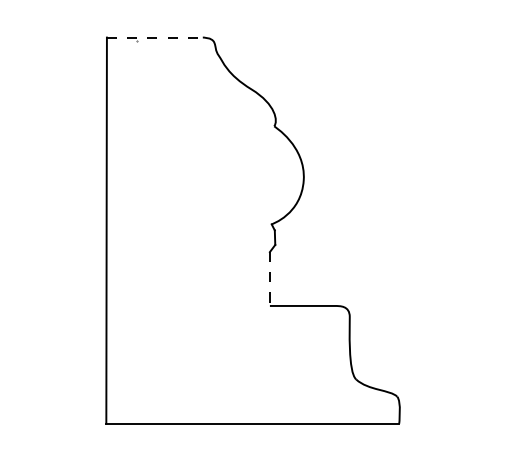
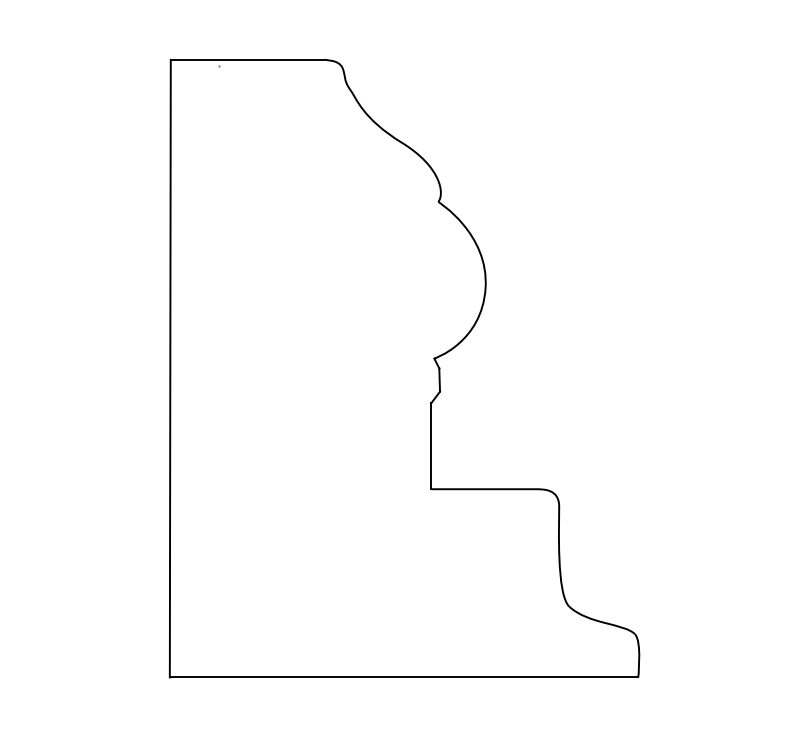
line: (154, 37) -> (246, 59), dashed -> solid
line: (269, 279) -> (430, 446), dashed -> solid

